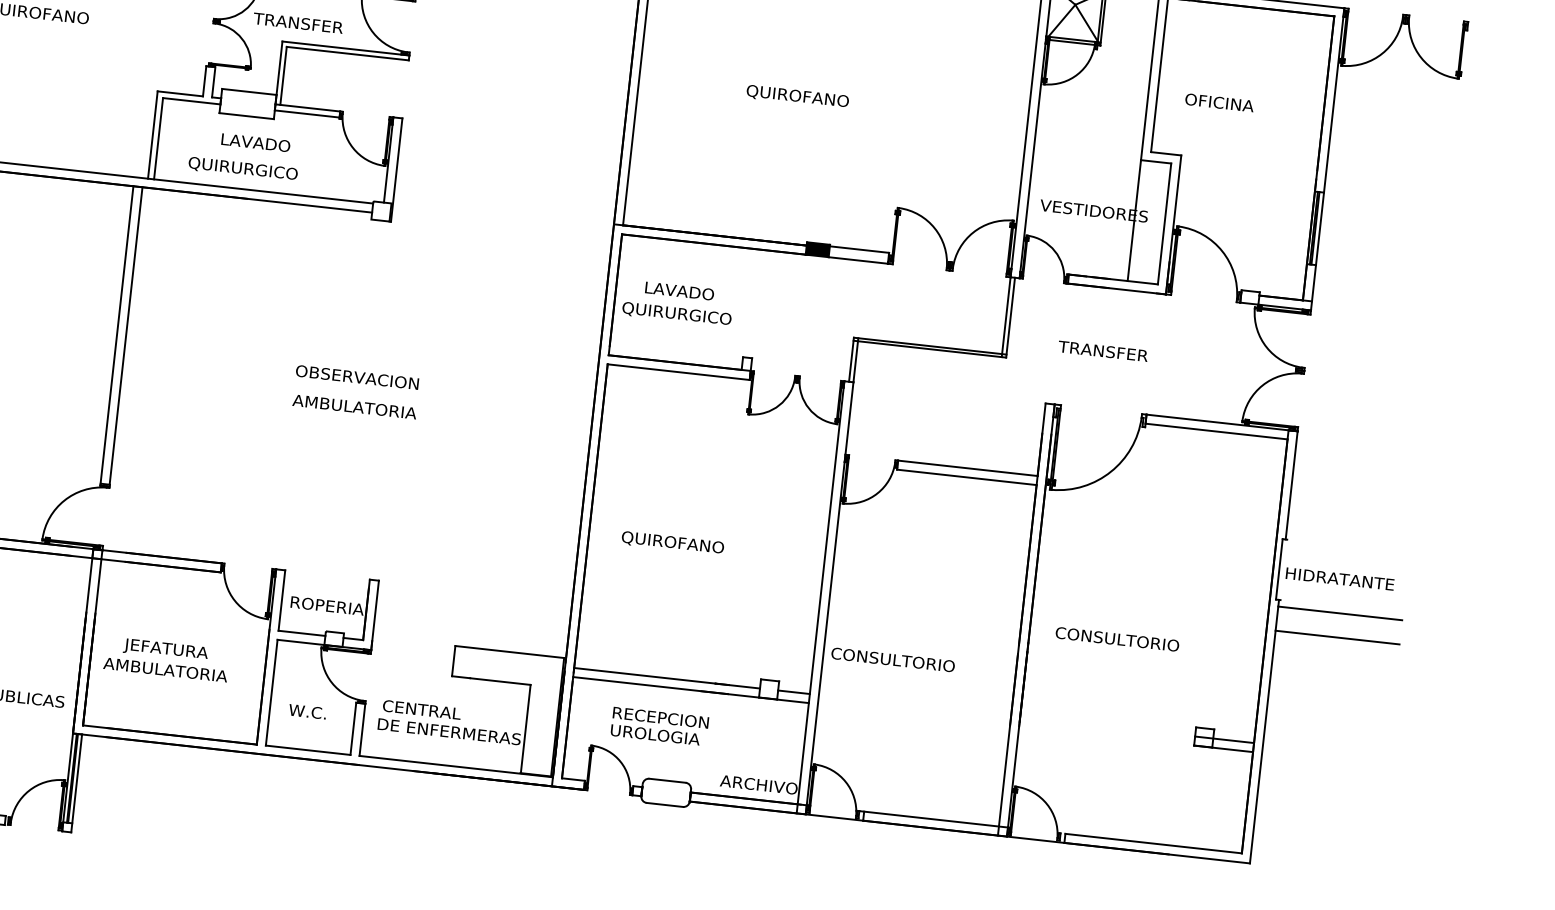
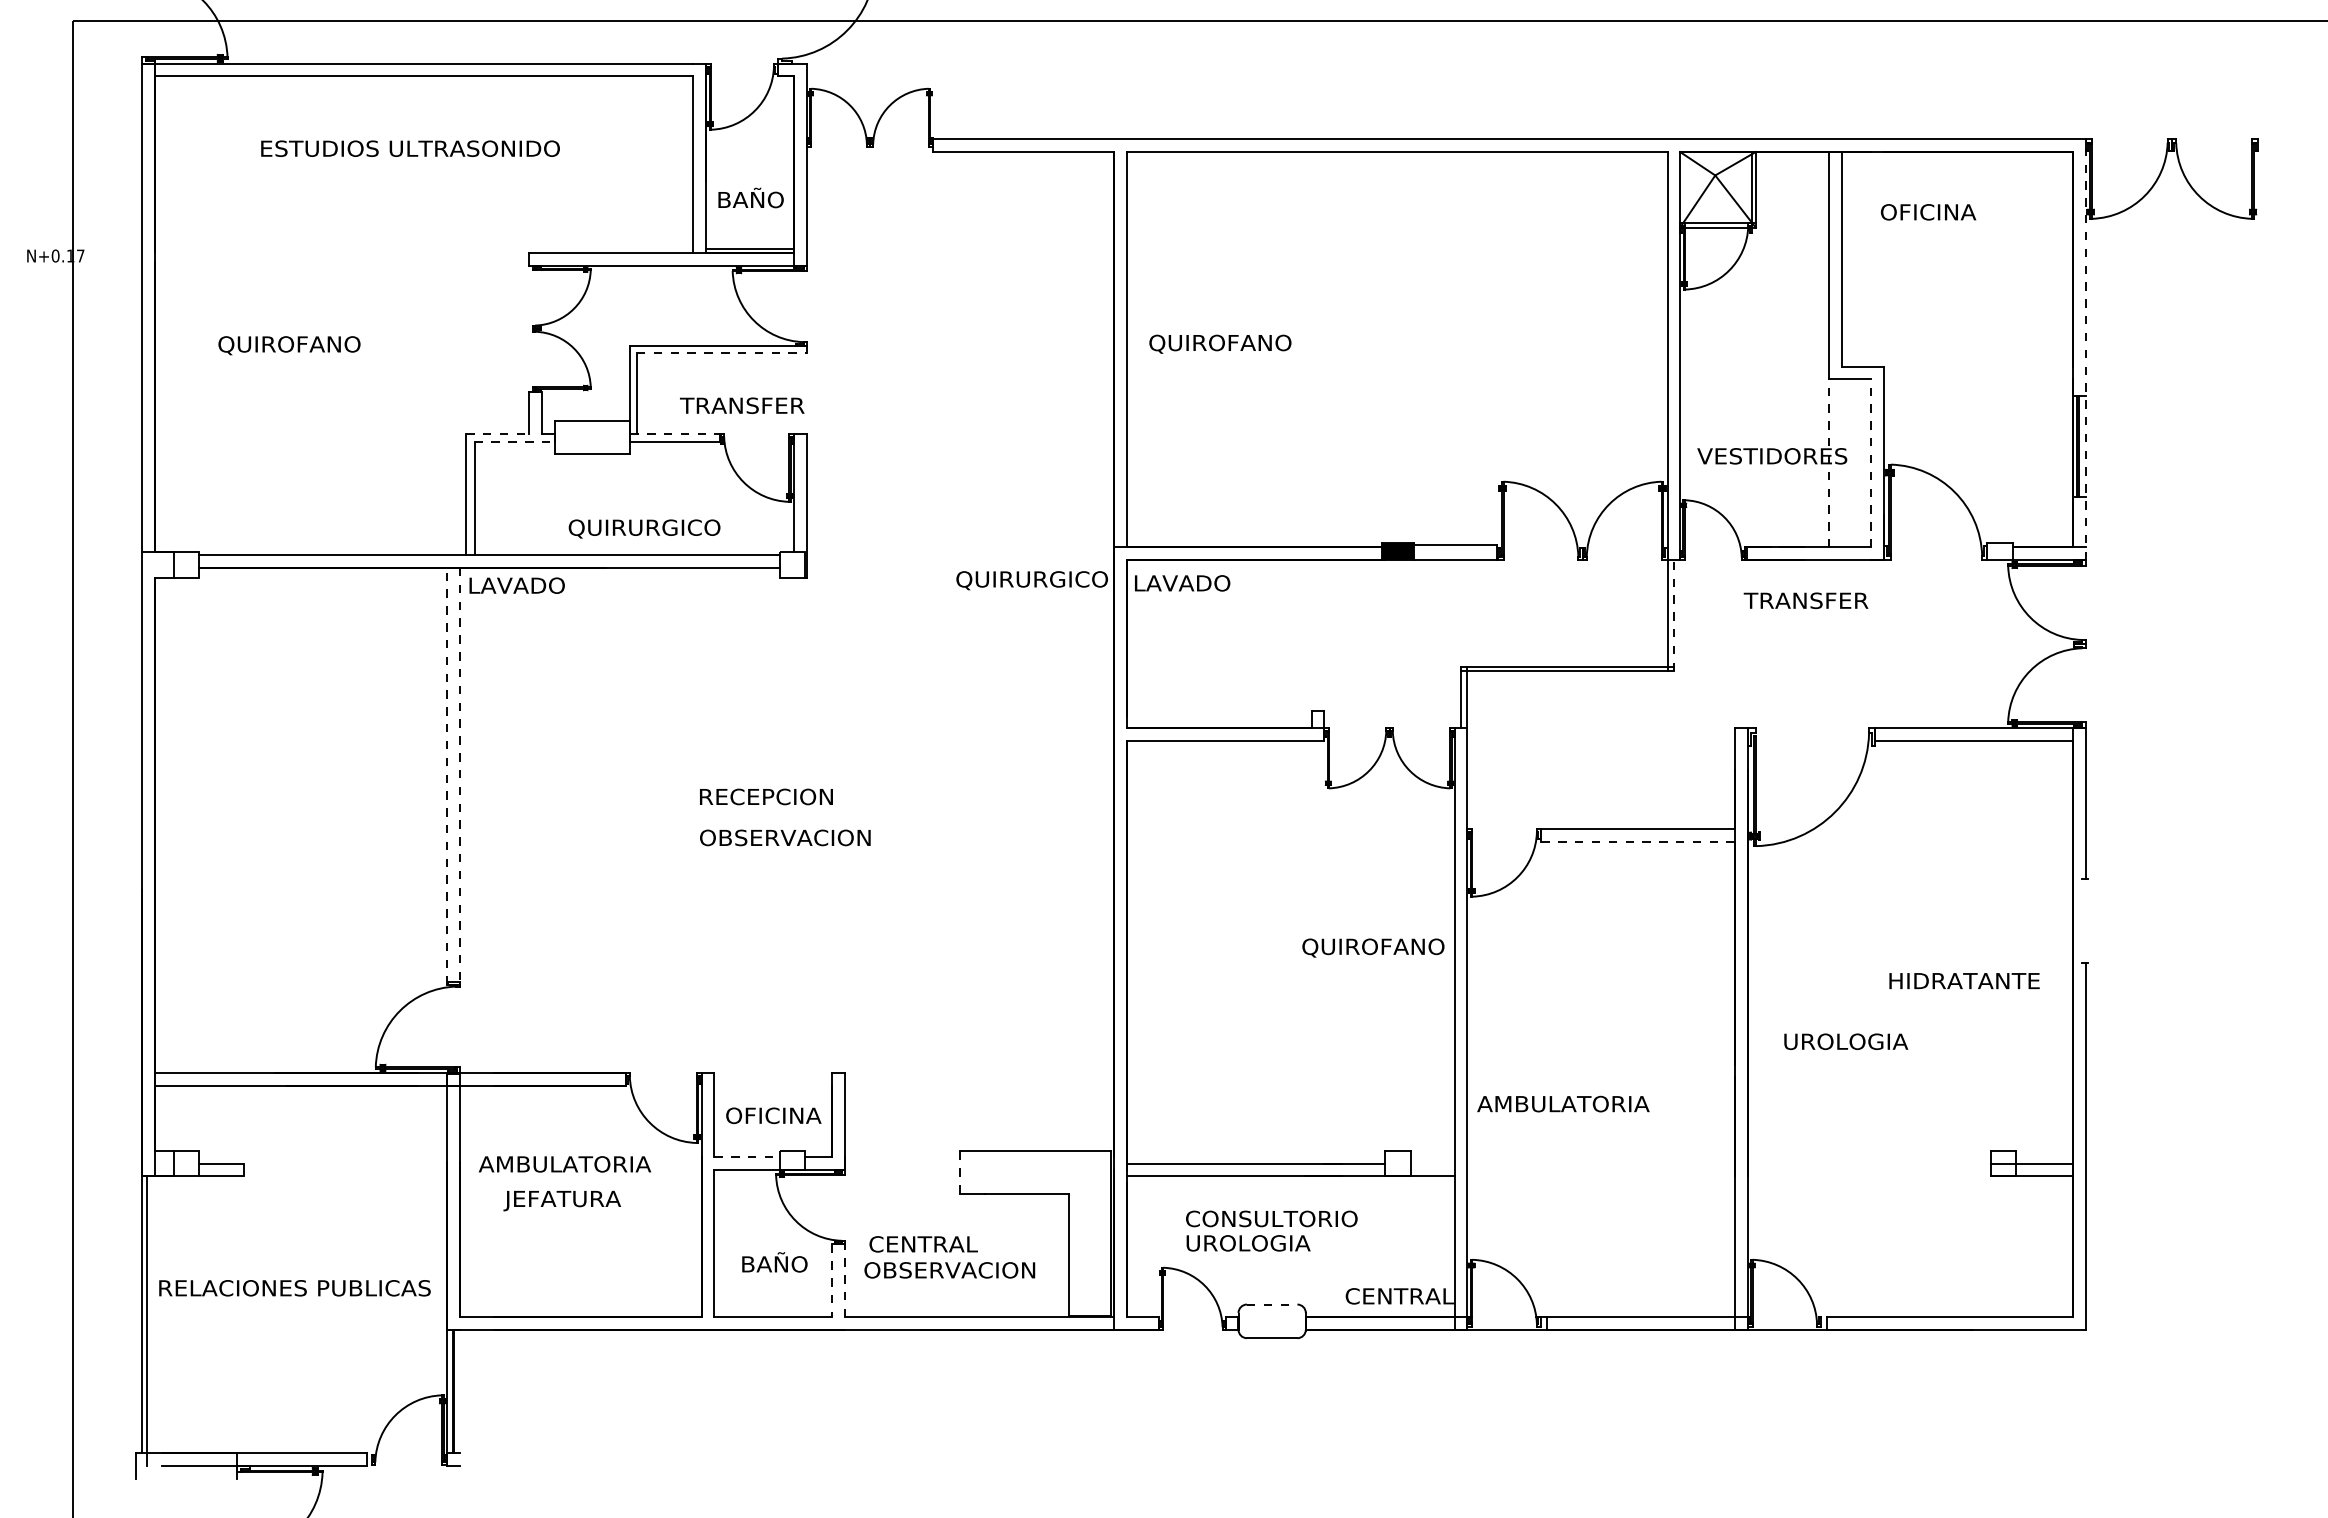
text: (298, 23) -> (742, 405), moved
line: (347, 53) -> (721, 353), solid -> dashed
line: (180, 93) -> (497, 433), solid -> dashed
text: (797, 96) -> (1220, 343), moved
line: (191, 101) -> (514, 442), solid -> dashed
text: (1219, 102) -> (1928, 212), moved
line: (308, 107) -> (675, 433), solid -> dashed
text: (255, 142) -> (516, 585), moved
line: (1327, 159) -> (2085, 349), solid -> dashed
text: (243, 168) -> (644, 528), moved
line: (1134, 220) -> (1829, 462), solid -> dashed
line: (1164, 223) -> (1871, 462), solid -> dashed
text: (679, 291) -> (1182, 583), moved
text: (676, 314) -> (1031, 580), moved
line: (1010, 317) -> (1673, 615), solid -> dashed
line: (117, 335) -> (447, 775), solid -> dashed
line: (125, 336) -> (459, 776), solid -> dashed
text: (1102, 351) -> (1805, 600), moved
text: (357, 377) -> (784, 796), OBSERVACION -> RECEPCION
text: (355, 406) -> (785, 837), AMBULATORIA -> OBSERVACION
line: (966, 477) -> (1637, 841), solid -> dashed
text: (672, 542) -> (1373, 947), moved
line: (1279, 569) -> (2081, 920), removed
text: (1340, 579) -> (1964, 981), moved
text: (327, 605) -> (777, 1115), ROPERIA -> OFICINA
line: (1339, 613) -> (2171, 972), removed
line: (302, 633) -> (747, 1157), solid -> dashed
line: (1337, 637) -> (2171, 1005), removed
text: (1117, 639) -> (1869, 1041), CONSULTORIO -> UROLOGIA
text: (892, 659) -> (1563, 1103), CONSULTORIO -> AMBULATORIA
line: (453, 661) -> (959, 1172), solid -> dashed
text: (165, 670) -> (564, 1164), moved
line: (793, 692) -> (1432, 1163), removed
text: (312, 711) -> (773, 1262), W.C. -> BAÑO
text: (673, 718) -> (1271, 1218), RECEPCION -> CONSULTORIO
line: (353, 729) -> (832, 1281), solid -> dashed
line: (362, 729) -> (844, 1280), solid -> dashed
text: (449, 731) -> (964, 1270), DE ENFERMERAS -> OBSERVACION
line: (667, 780) -> (1272, 1304), solid -> dashed
line: (76, 783) -> (459, 1397), removed
text: (758, 784) -> (1398, 1296), ARCHIVO -> CENTRAL

